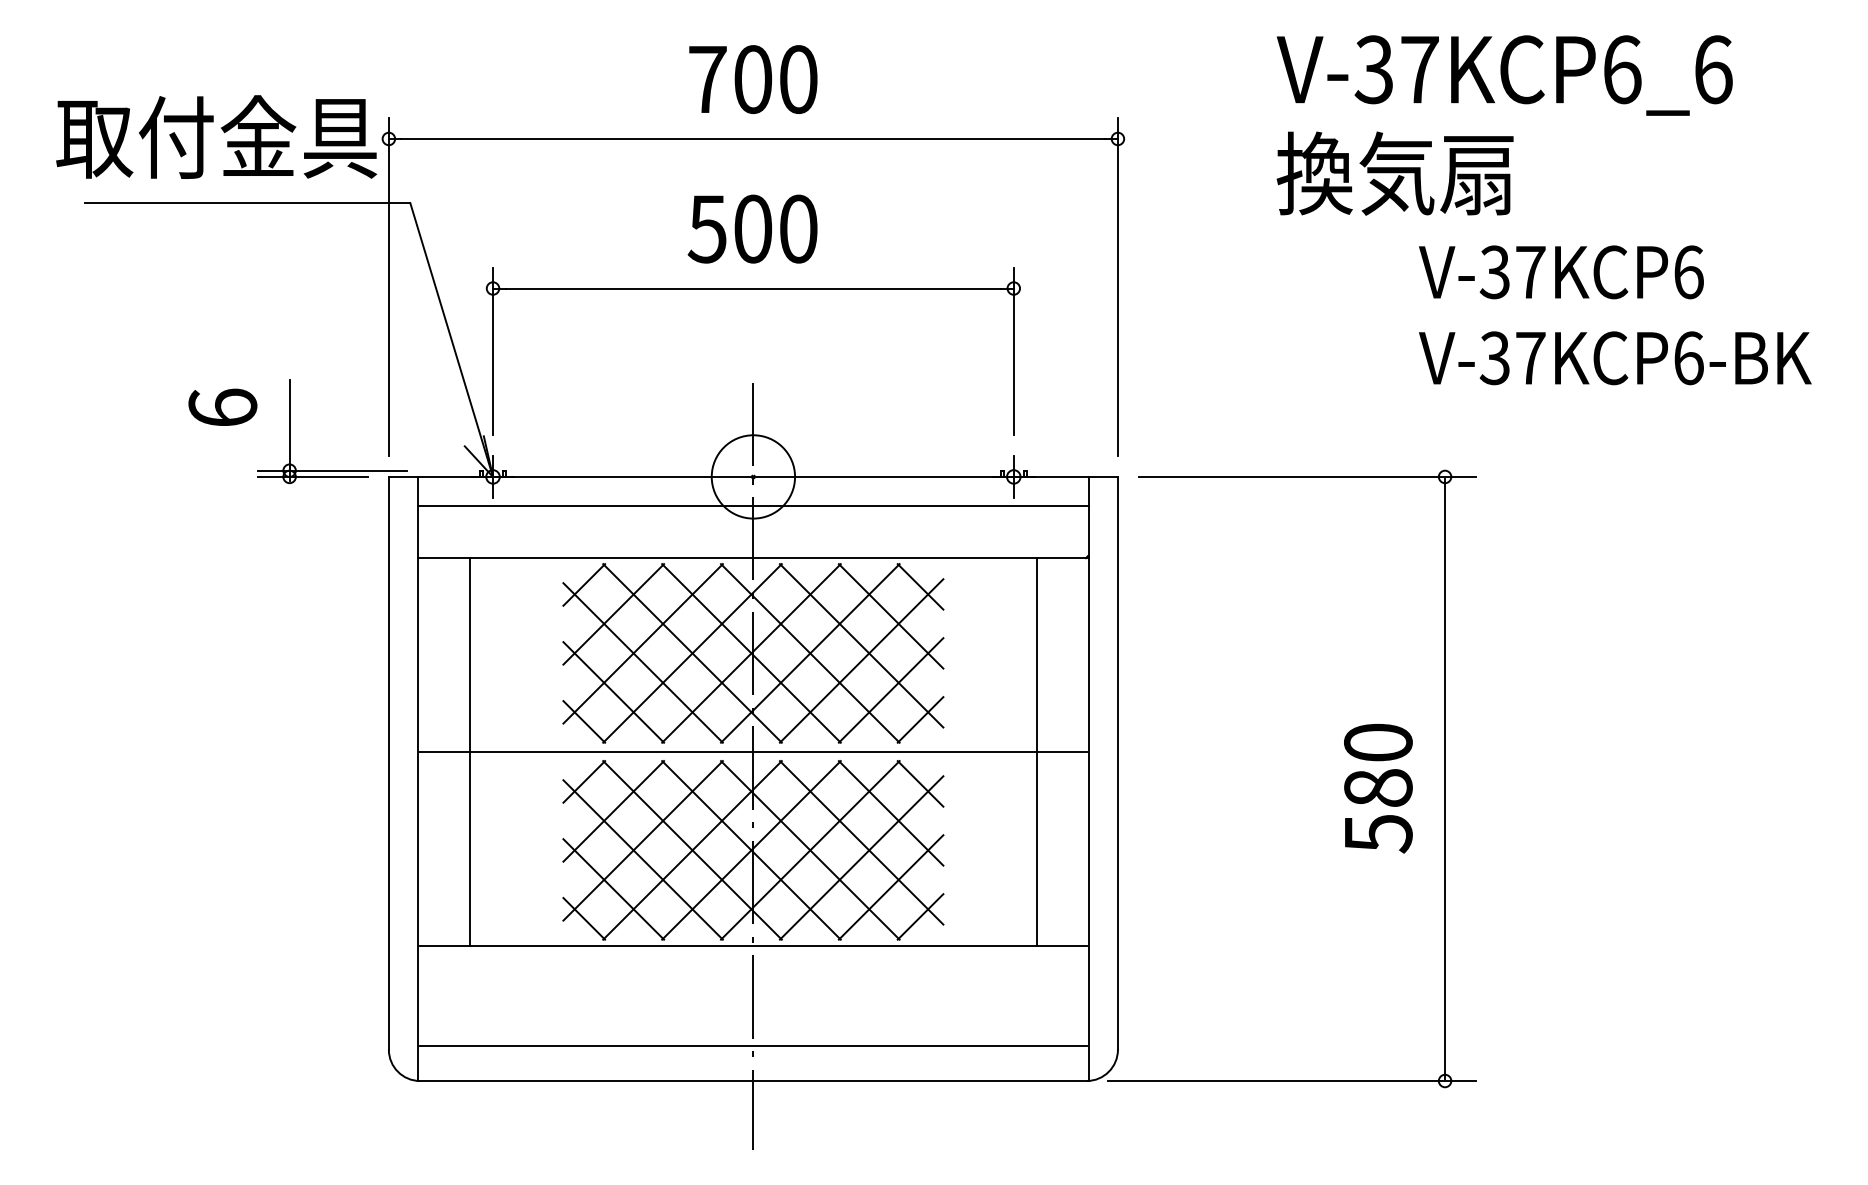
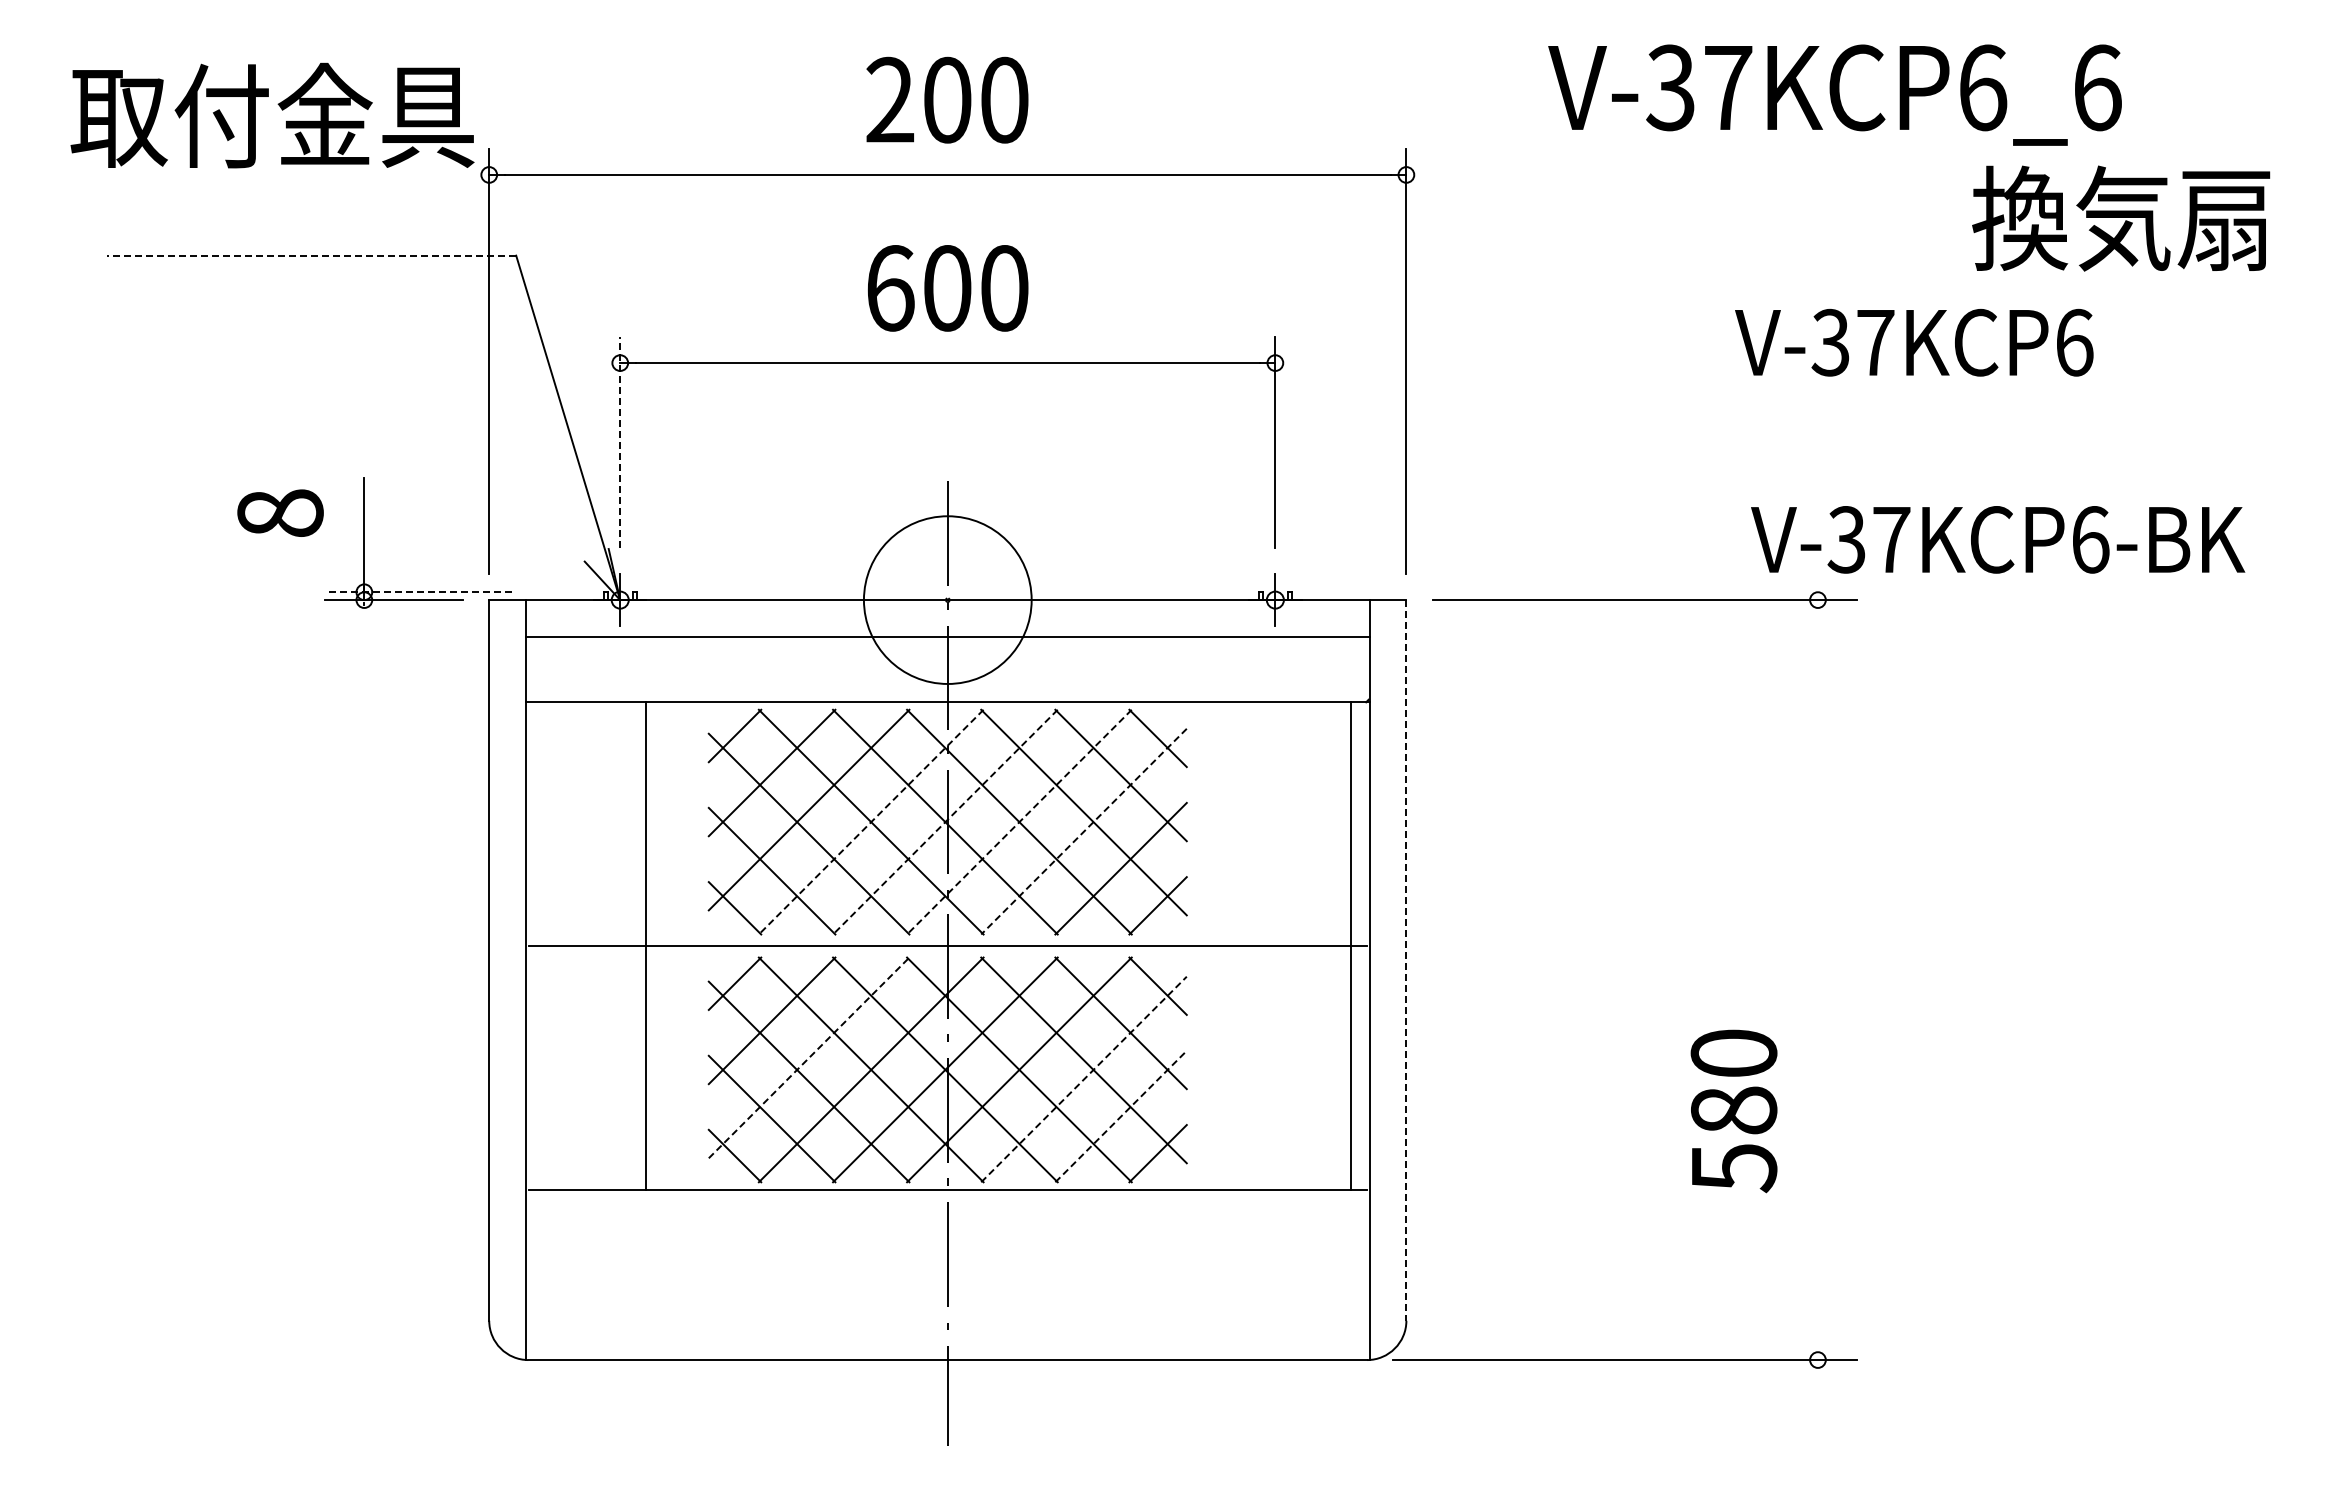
text: (1504, 75) -> (1834, 94), moved
text: (707, 78) -> (890, 99), 700 -> 200
text: (216, 137) -> (272, 115), moved
text: (1395, 173) -> (2121, 218), moved
line: (247, 202) -> (311, 255), solid -> dashed
text: (707, 229) -> (889, 288), 500 -> 600
text: (1561, 272) -> (1914, 342), moved
line: (493, 350) -> (620, 441), solid -> dashed
text: (1615, 358) -> (1998, 539), moved
text: (222, 407) -> (280, 512), 6 -> 8
line: (332, 470) -> (418, 592), solid -> dashed
circle: (753, 476) -> (947, 599), size x1.6
line: (692, 653) -> (871, 822), solid -> dashed
line: (751, 653) -> (945, 822), solid -> dashed
line: (810, 653) -> (1019, 822), solid -> dashed
line: (861, 661) -> (1083, 832), solid -> dashed
line: (470, 751) -> (646, 945), moved
line: (1036, 751) -> (1351, 945), moved
line: (1118, 763) -> (1406, 960), solid -> dashed
line: (1444, 778) -> (1817, 979), removed
text: (1377, 788) -> (1733, 1111), moved
line: (643, 840) -> (809, 1057), solid -> dashed
line: (862, 857) -> (1084, 1079), solid -> dashed
line: (891, 887) -> (1121, 1116), solid -> dashed
line: (753, 1045) -> (947, 1315), removed

